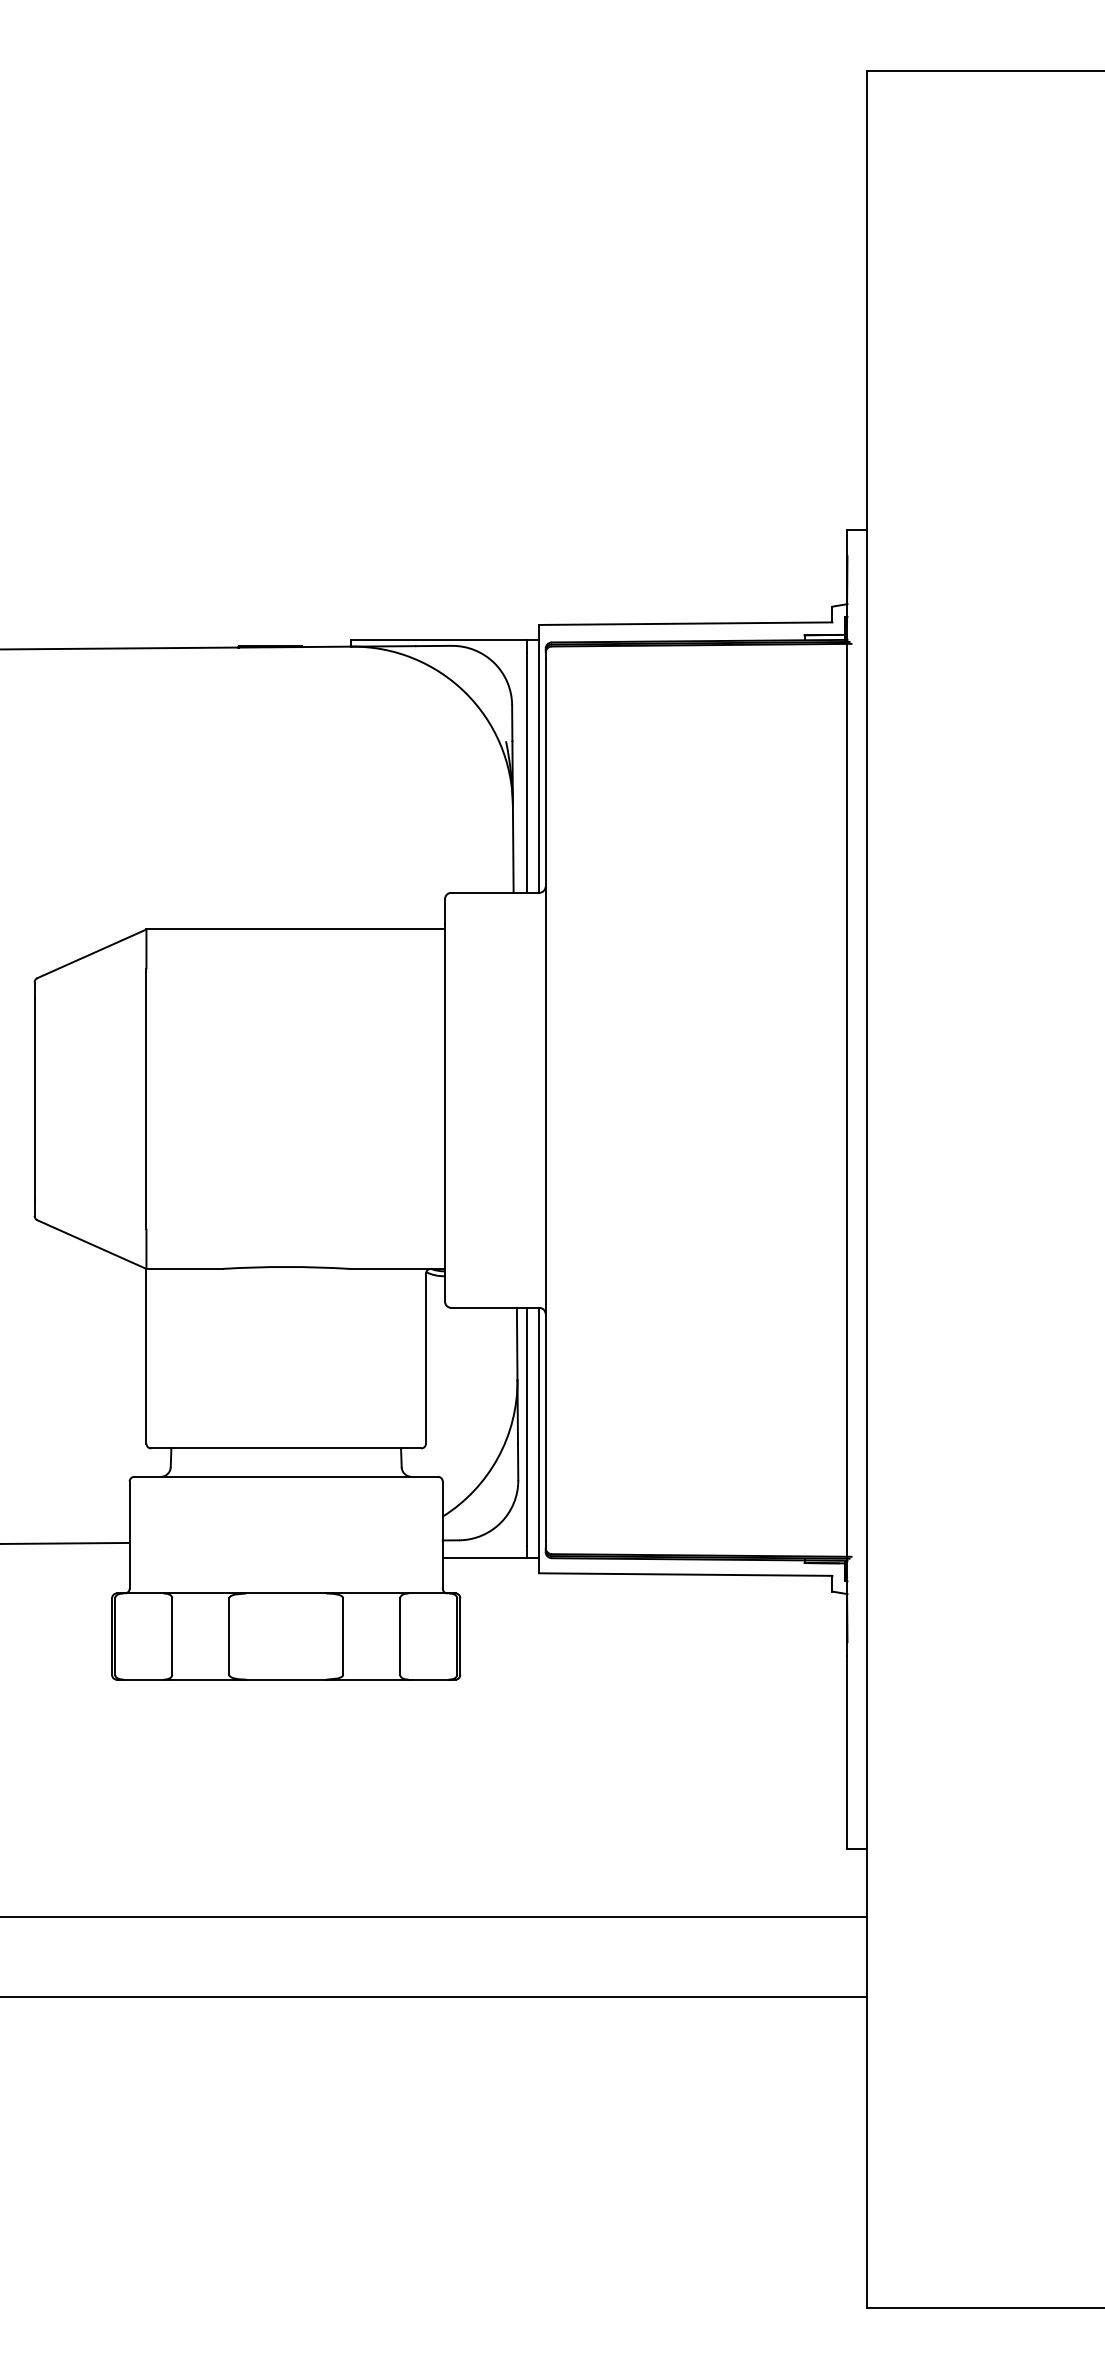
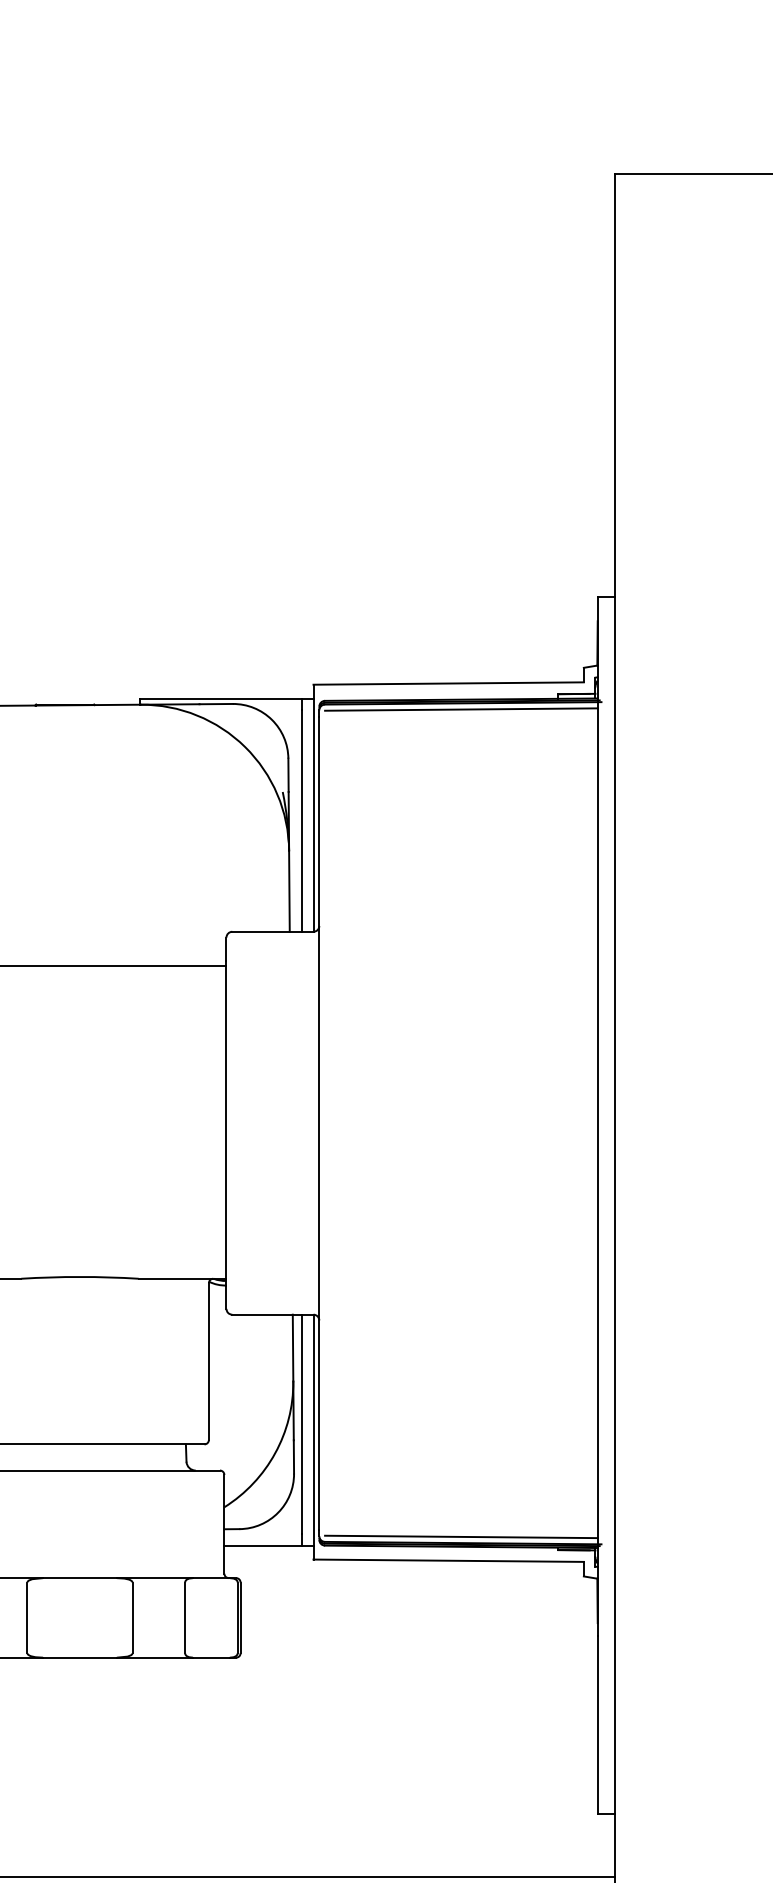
line: (699, 651) -> (461, 709), added
line: (699, 1548) -> (461, 1536), added

